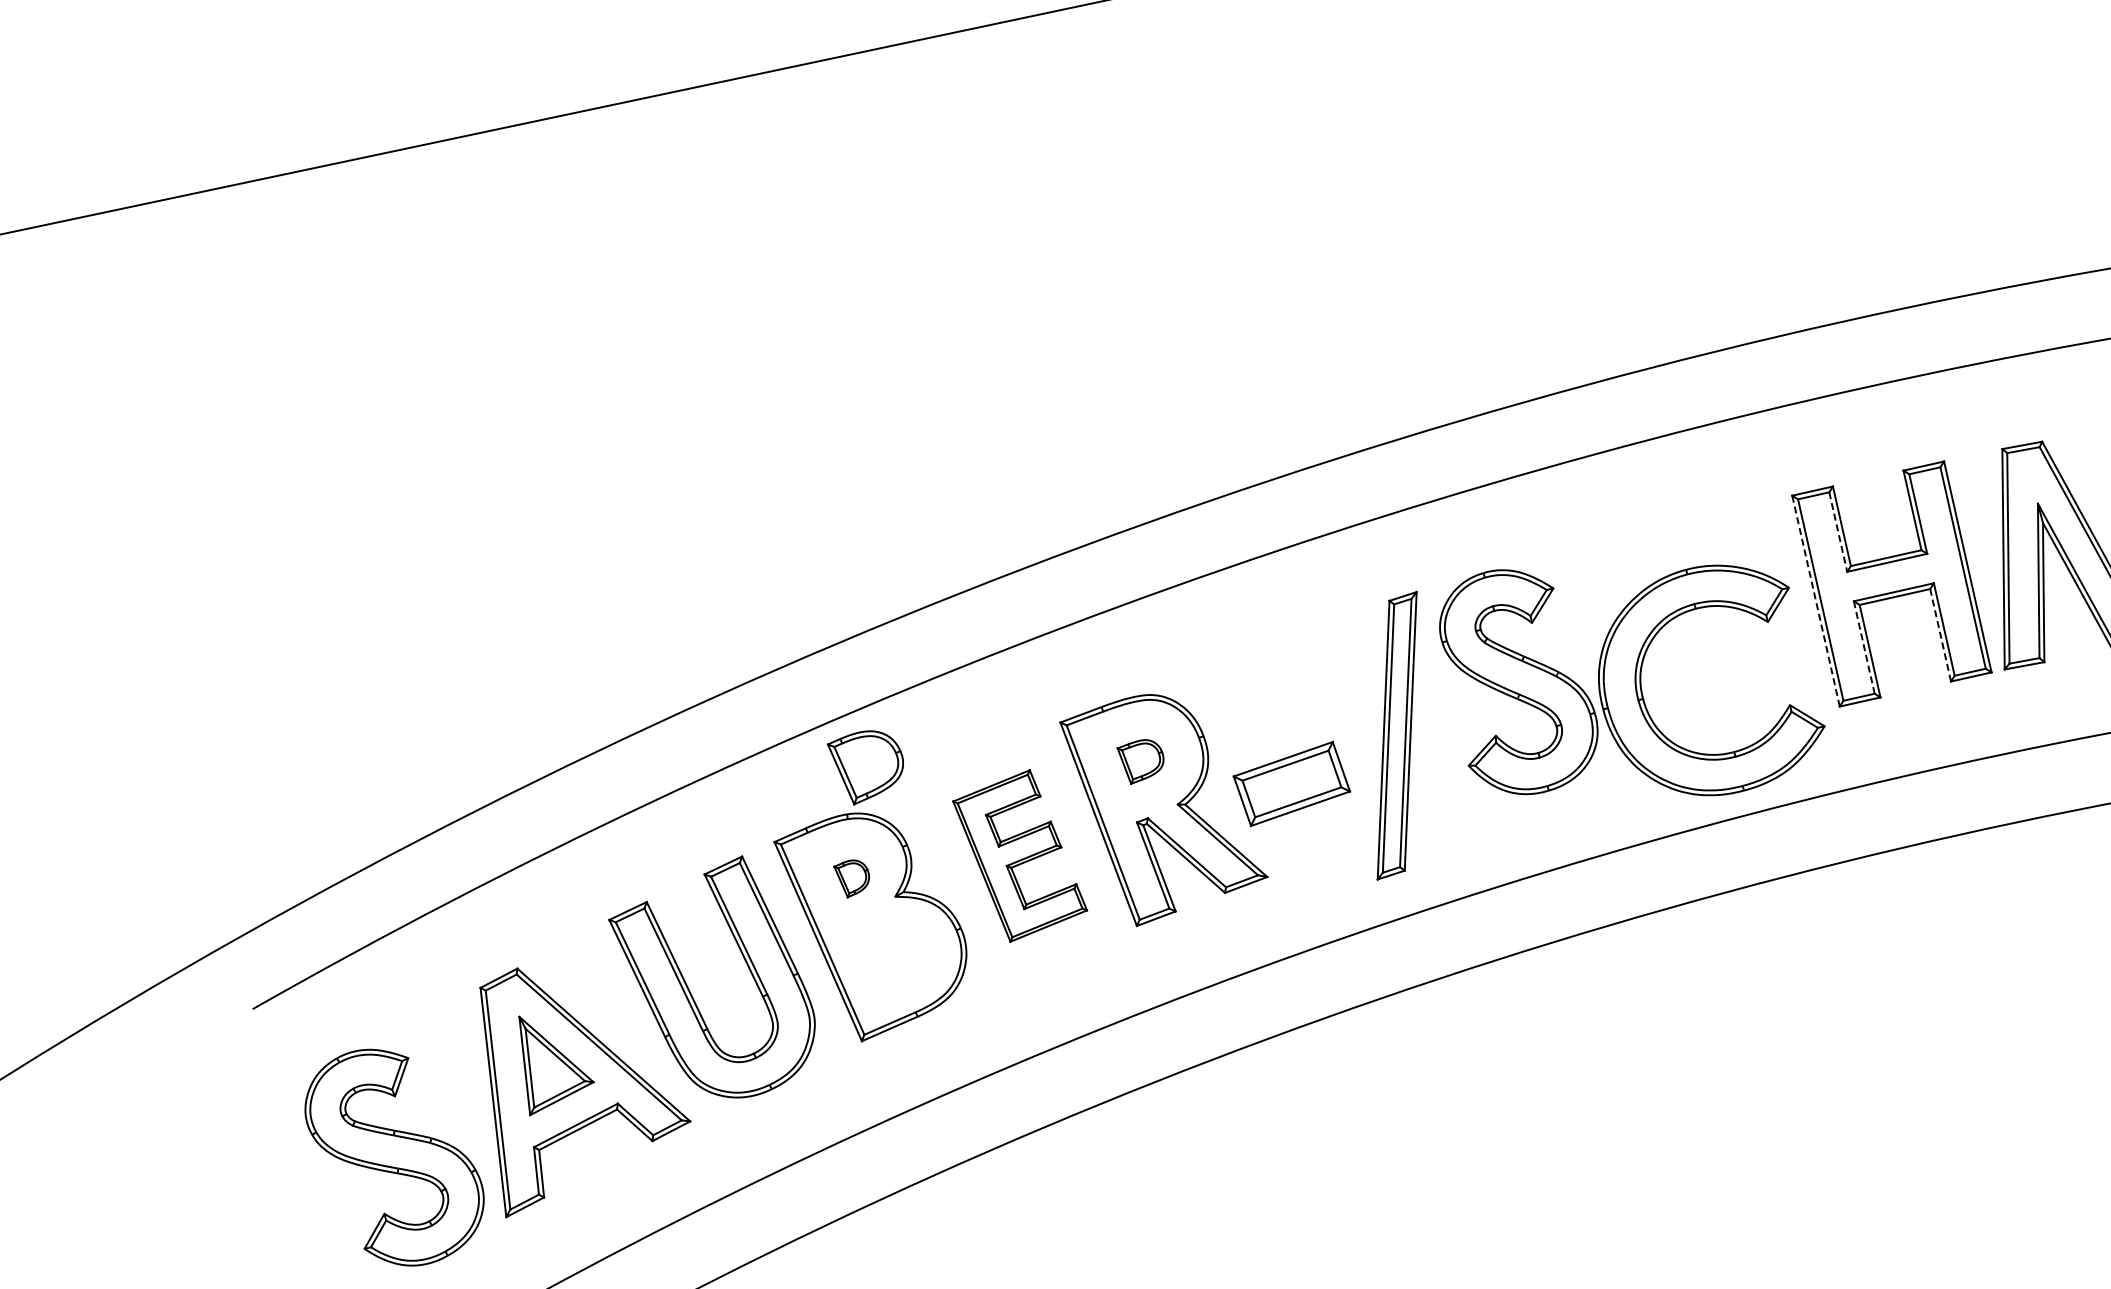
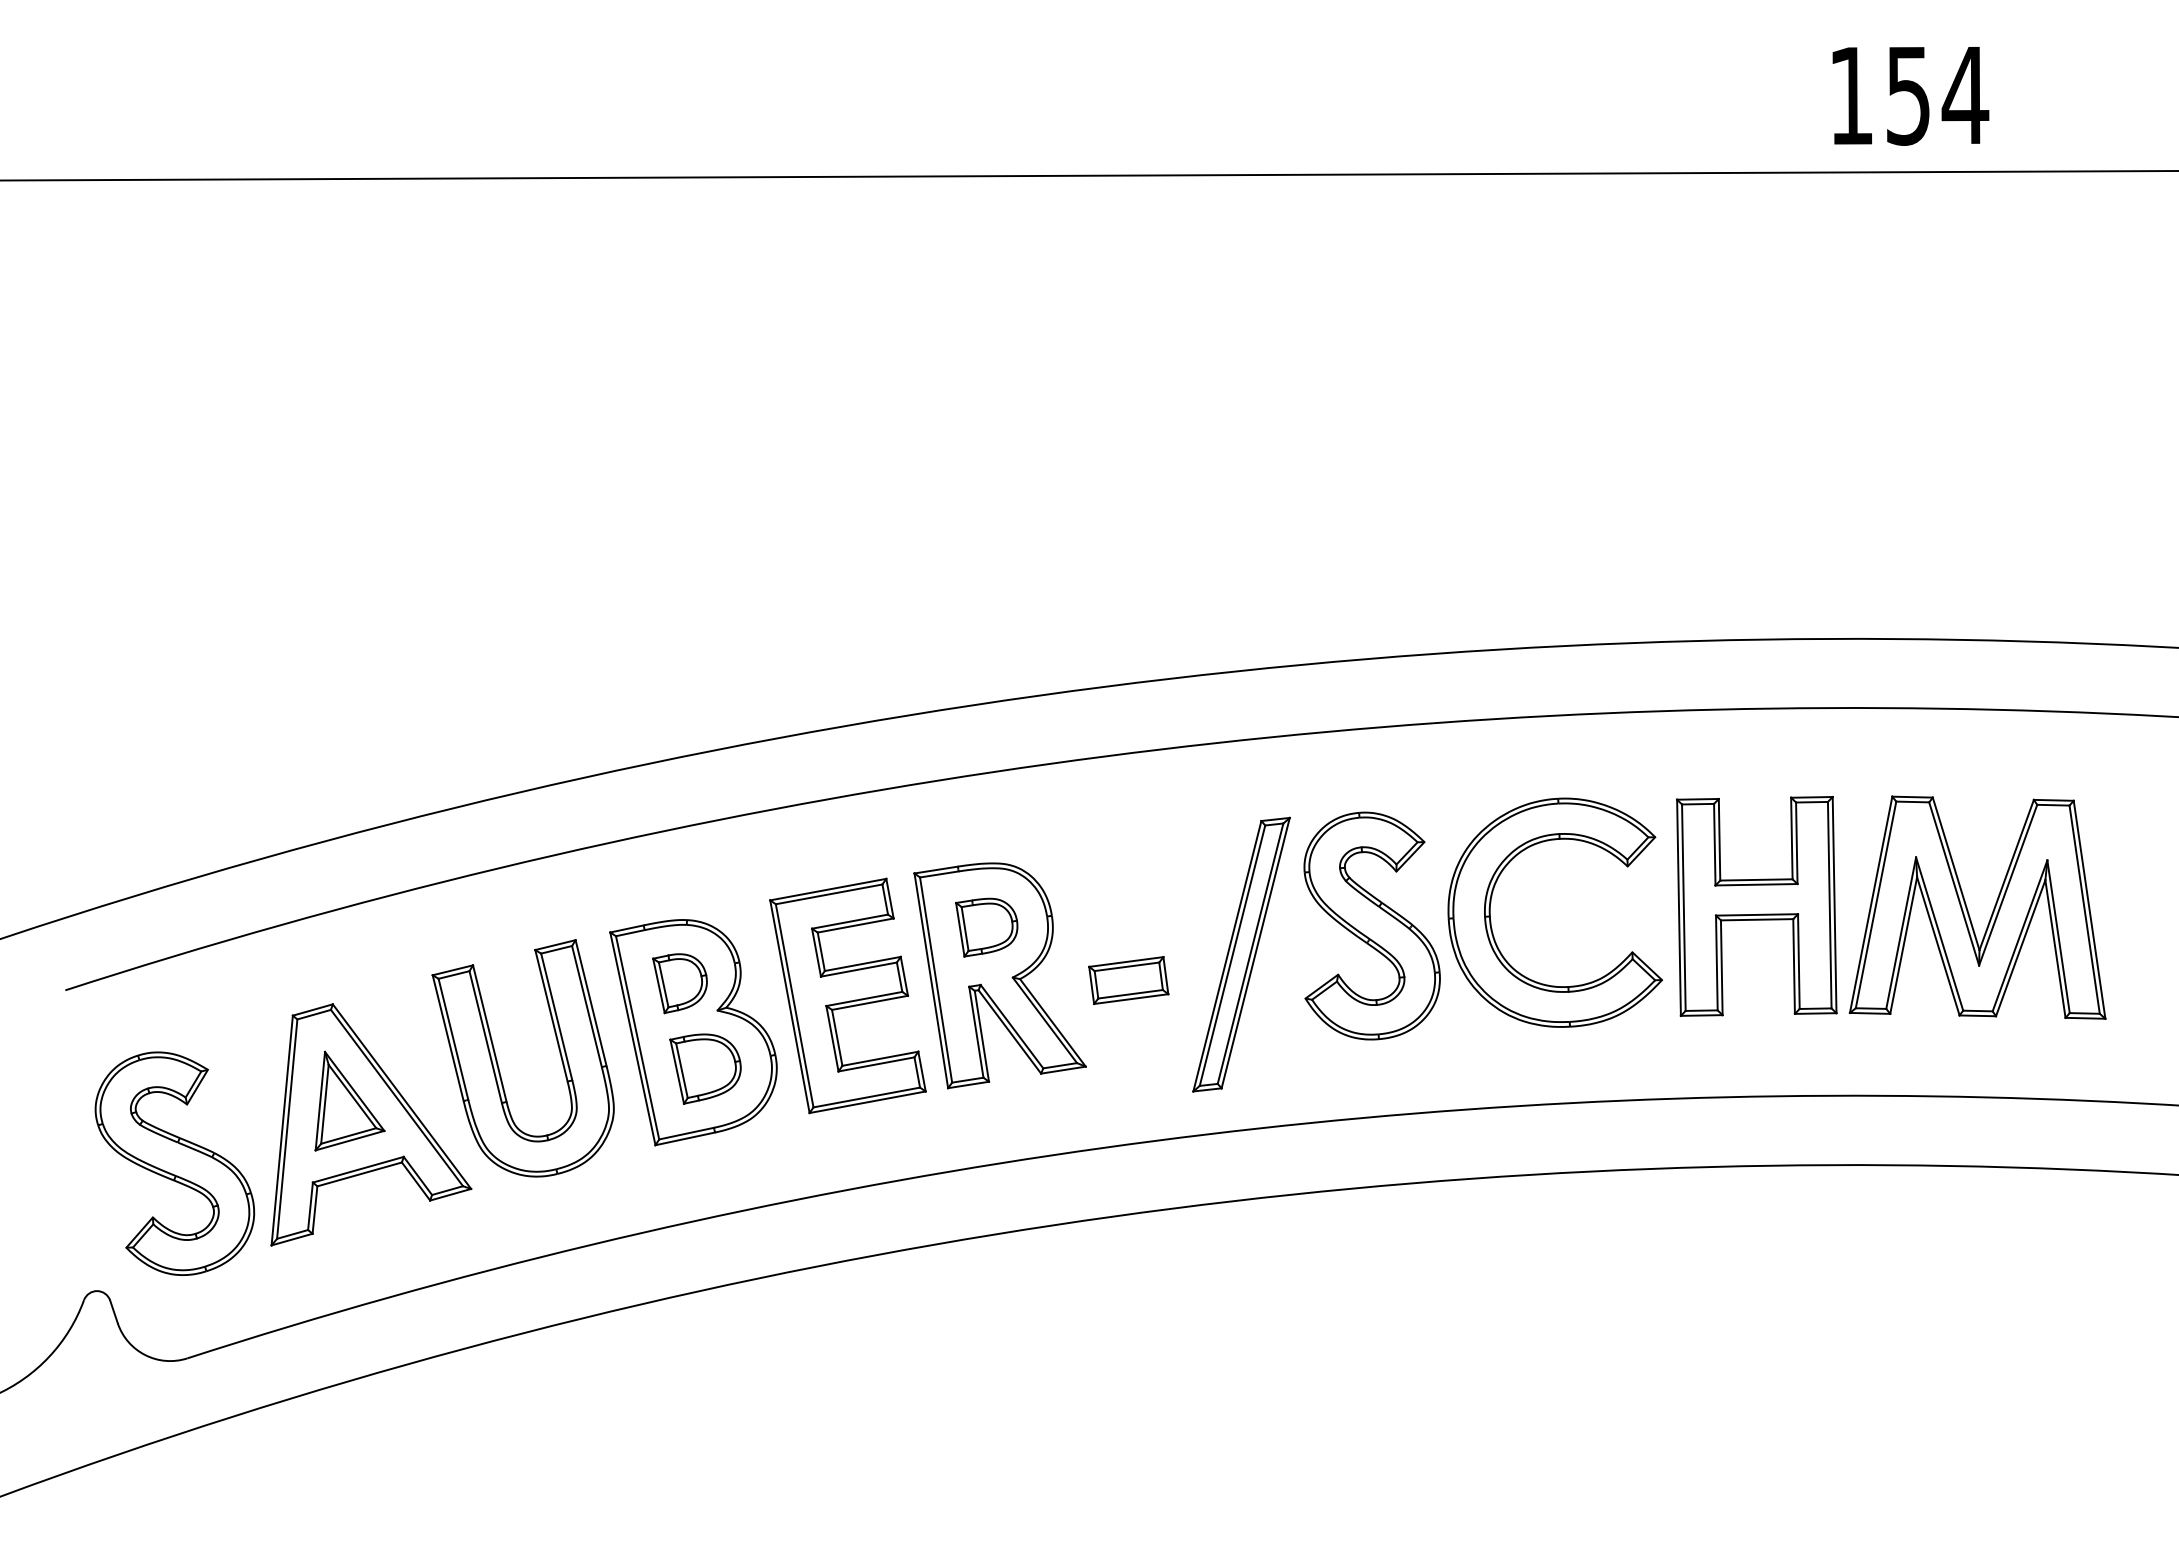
line: (1837, 531) -> (1714, 844), dashed -> solid
line: (1816, 600) -> (1679, 907), dashed -> solid
line: (1941, 635) -> (1794, 966), dashed -> solid
line: (1864, 648) -> (1716, 963), dashed -> solid
part: (1642, 685) -> (1491, 903), moved
part: (1141, 760) -> (986, 927), size x1.43
part: (868, 765) -> (705, 1068), moved
part: (1291, 783) -> (1128, 980), size x0.71
part: (1019, 855) -> (847, 995), size x1.43
part: (852, 877) -> (679, 983), size x1.67

